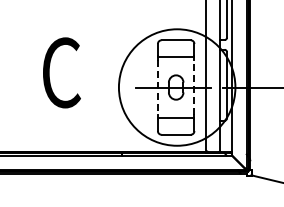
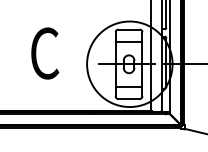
line: (157, 87) -> (115, 64), dashed -> solid
line: (194, 87) -> (142, 64), dashed -> solid

